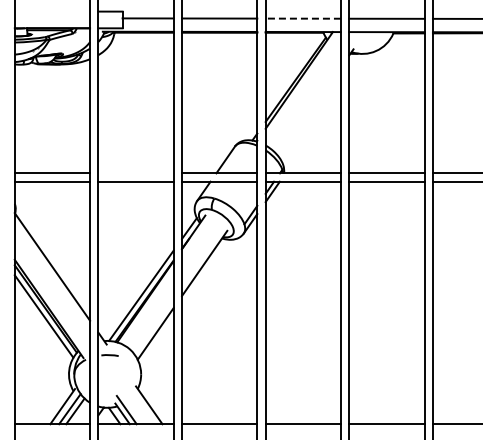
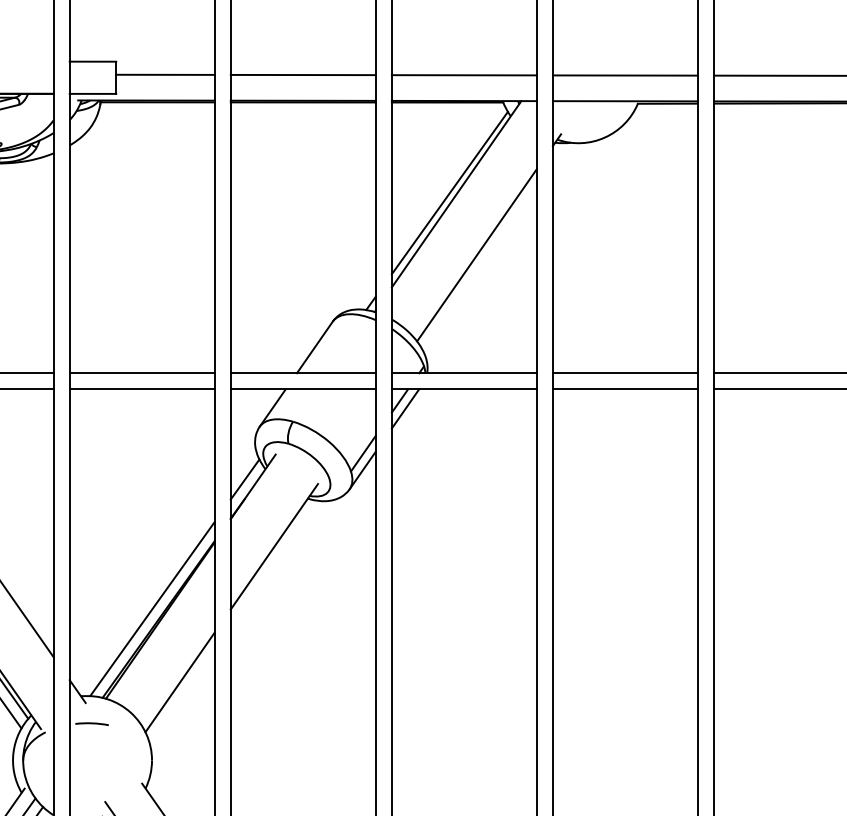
line: (303, 18) -> (464, 74), dashed -> solid
line: (309, 111) -> (476, 254), added
line: (135, 173) -> (141, 373), added

